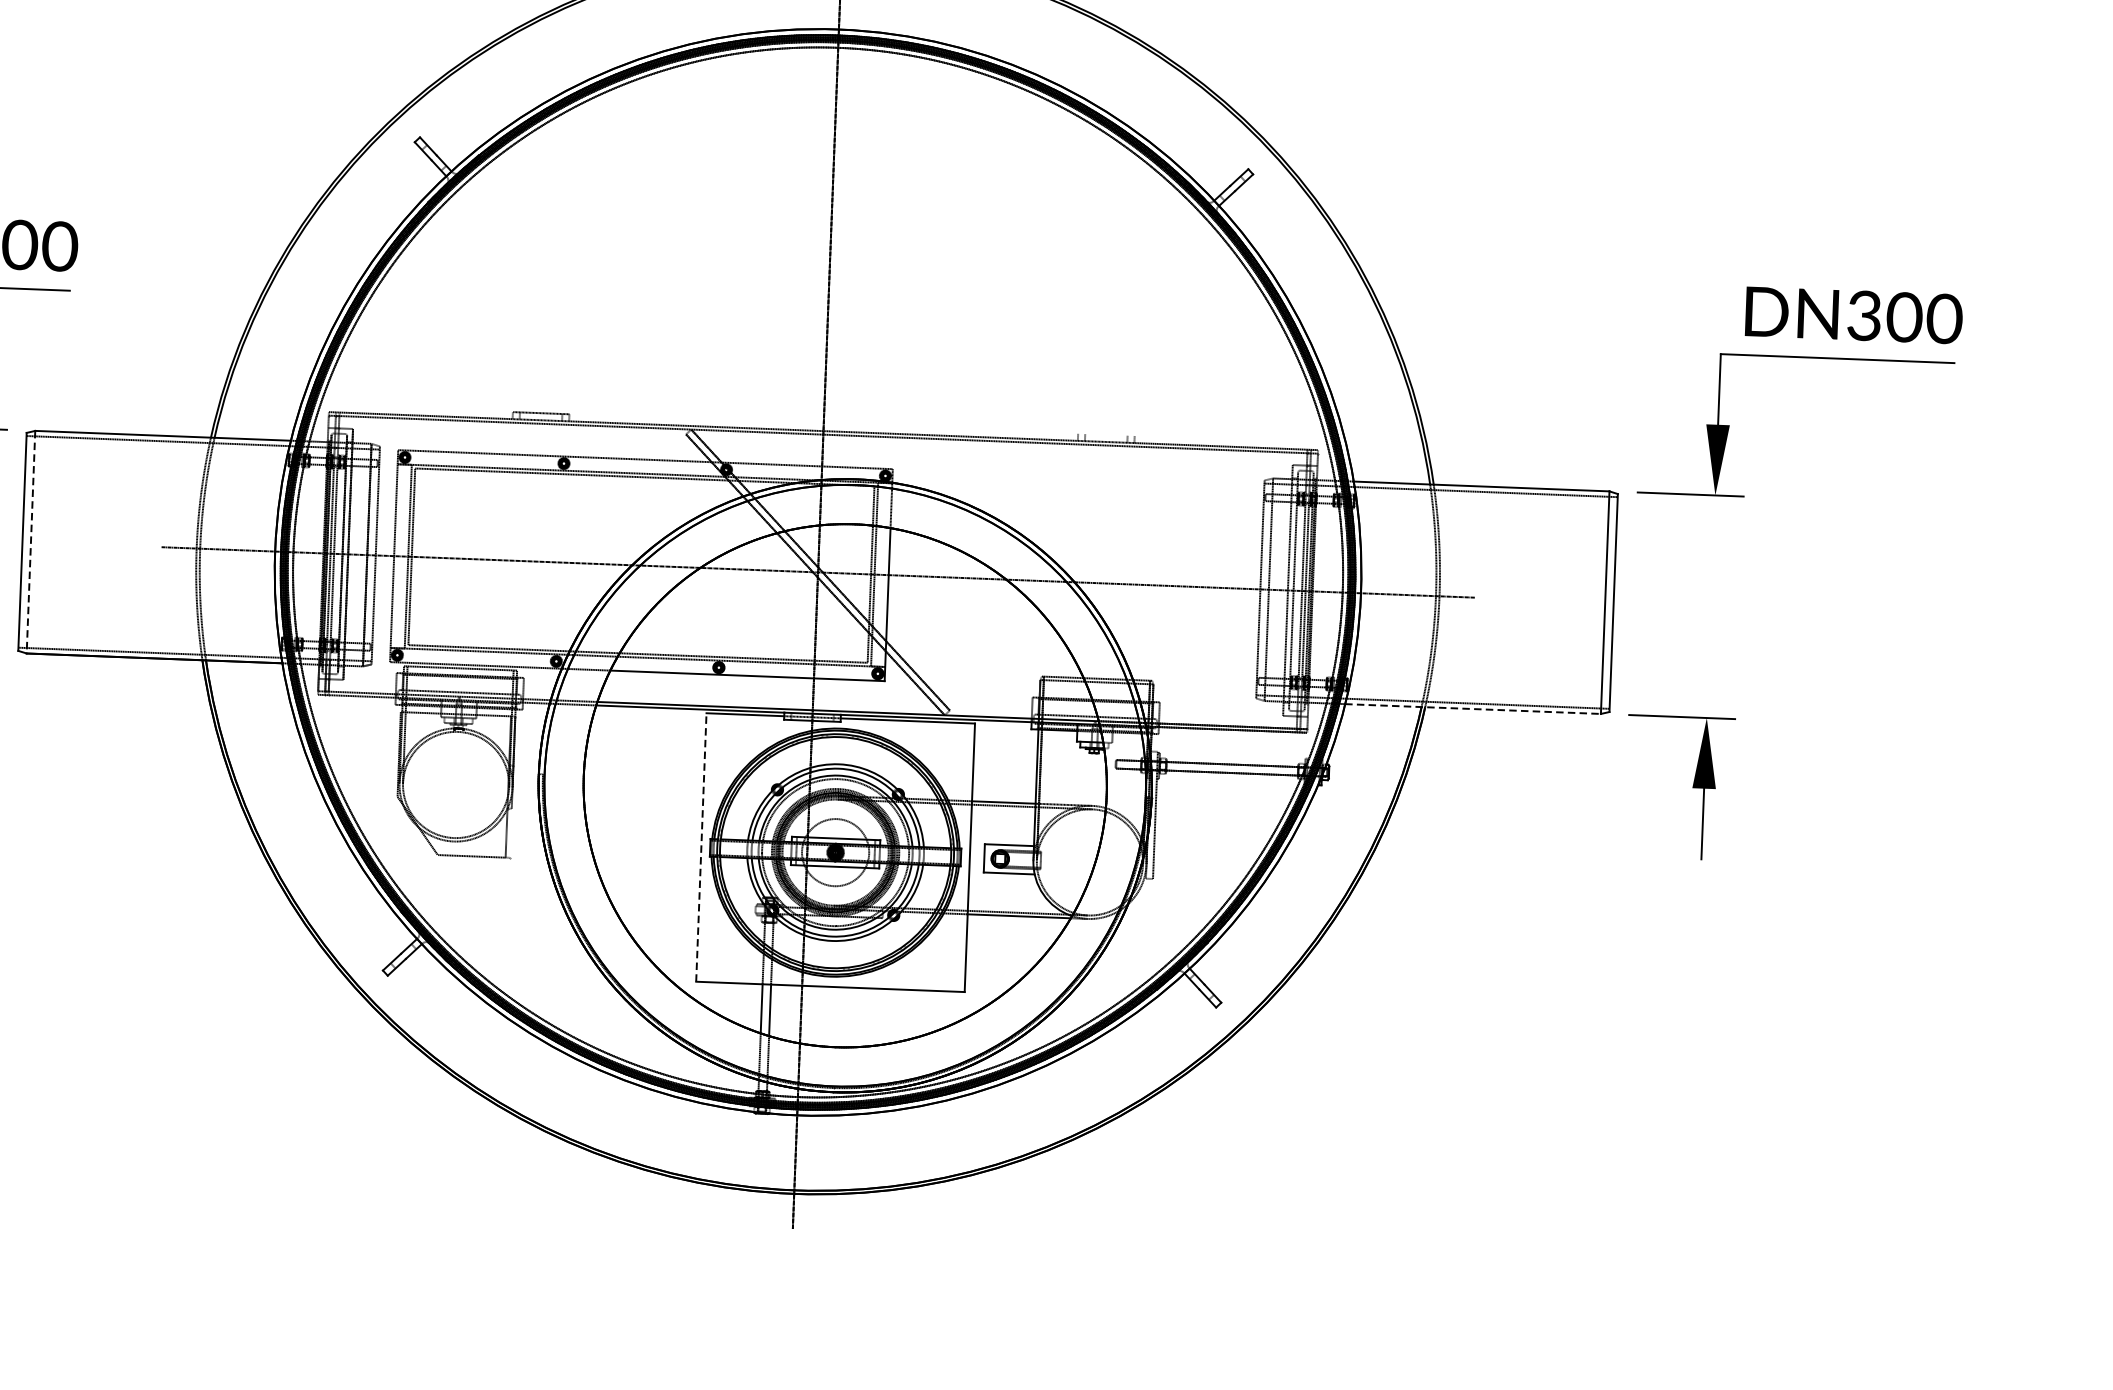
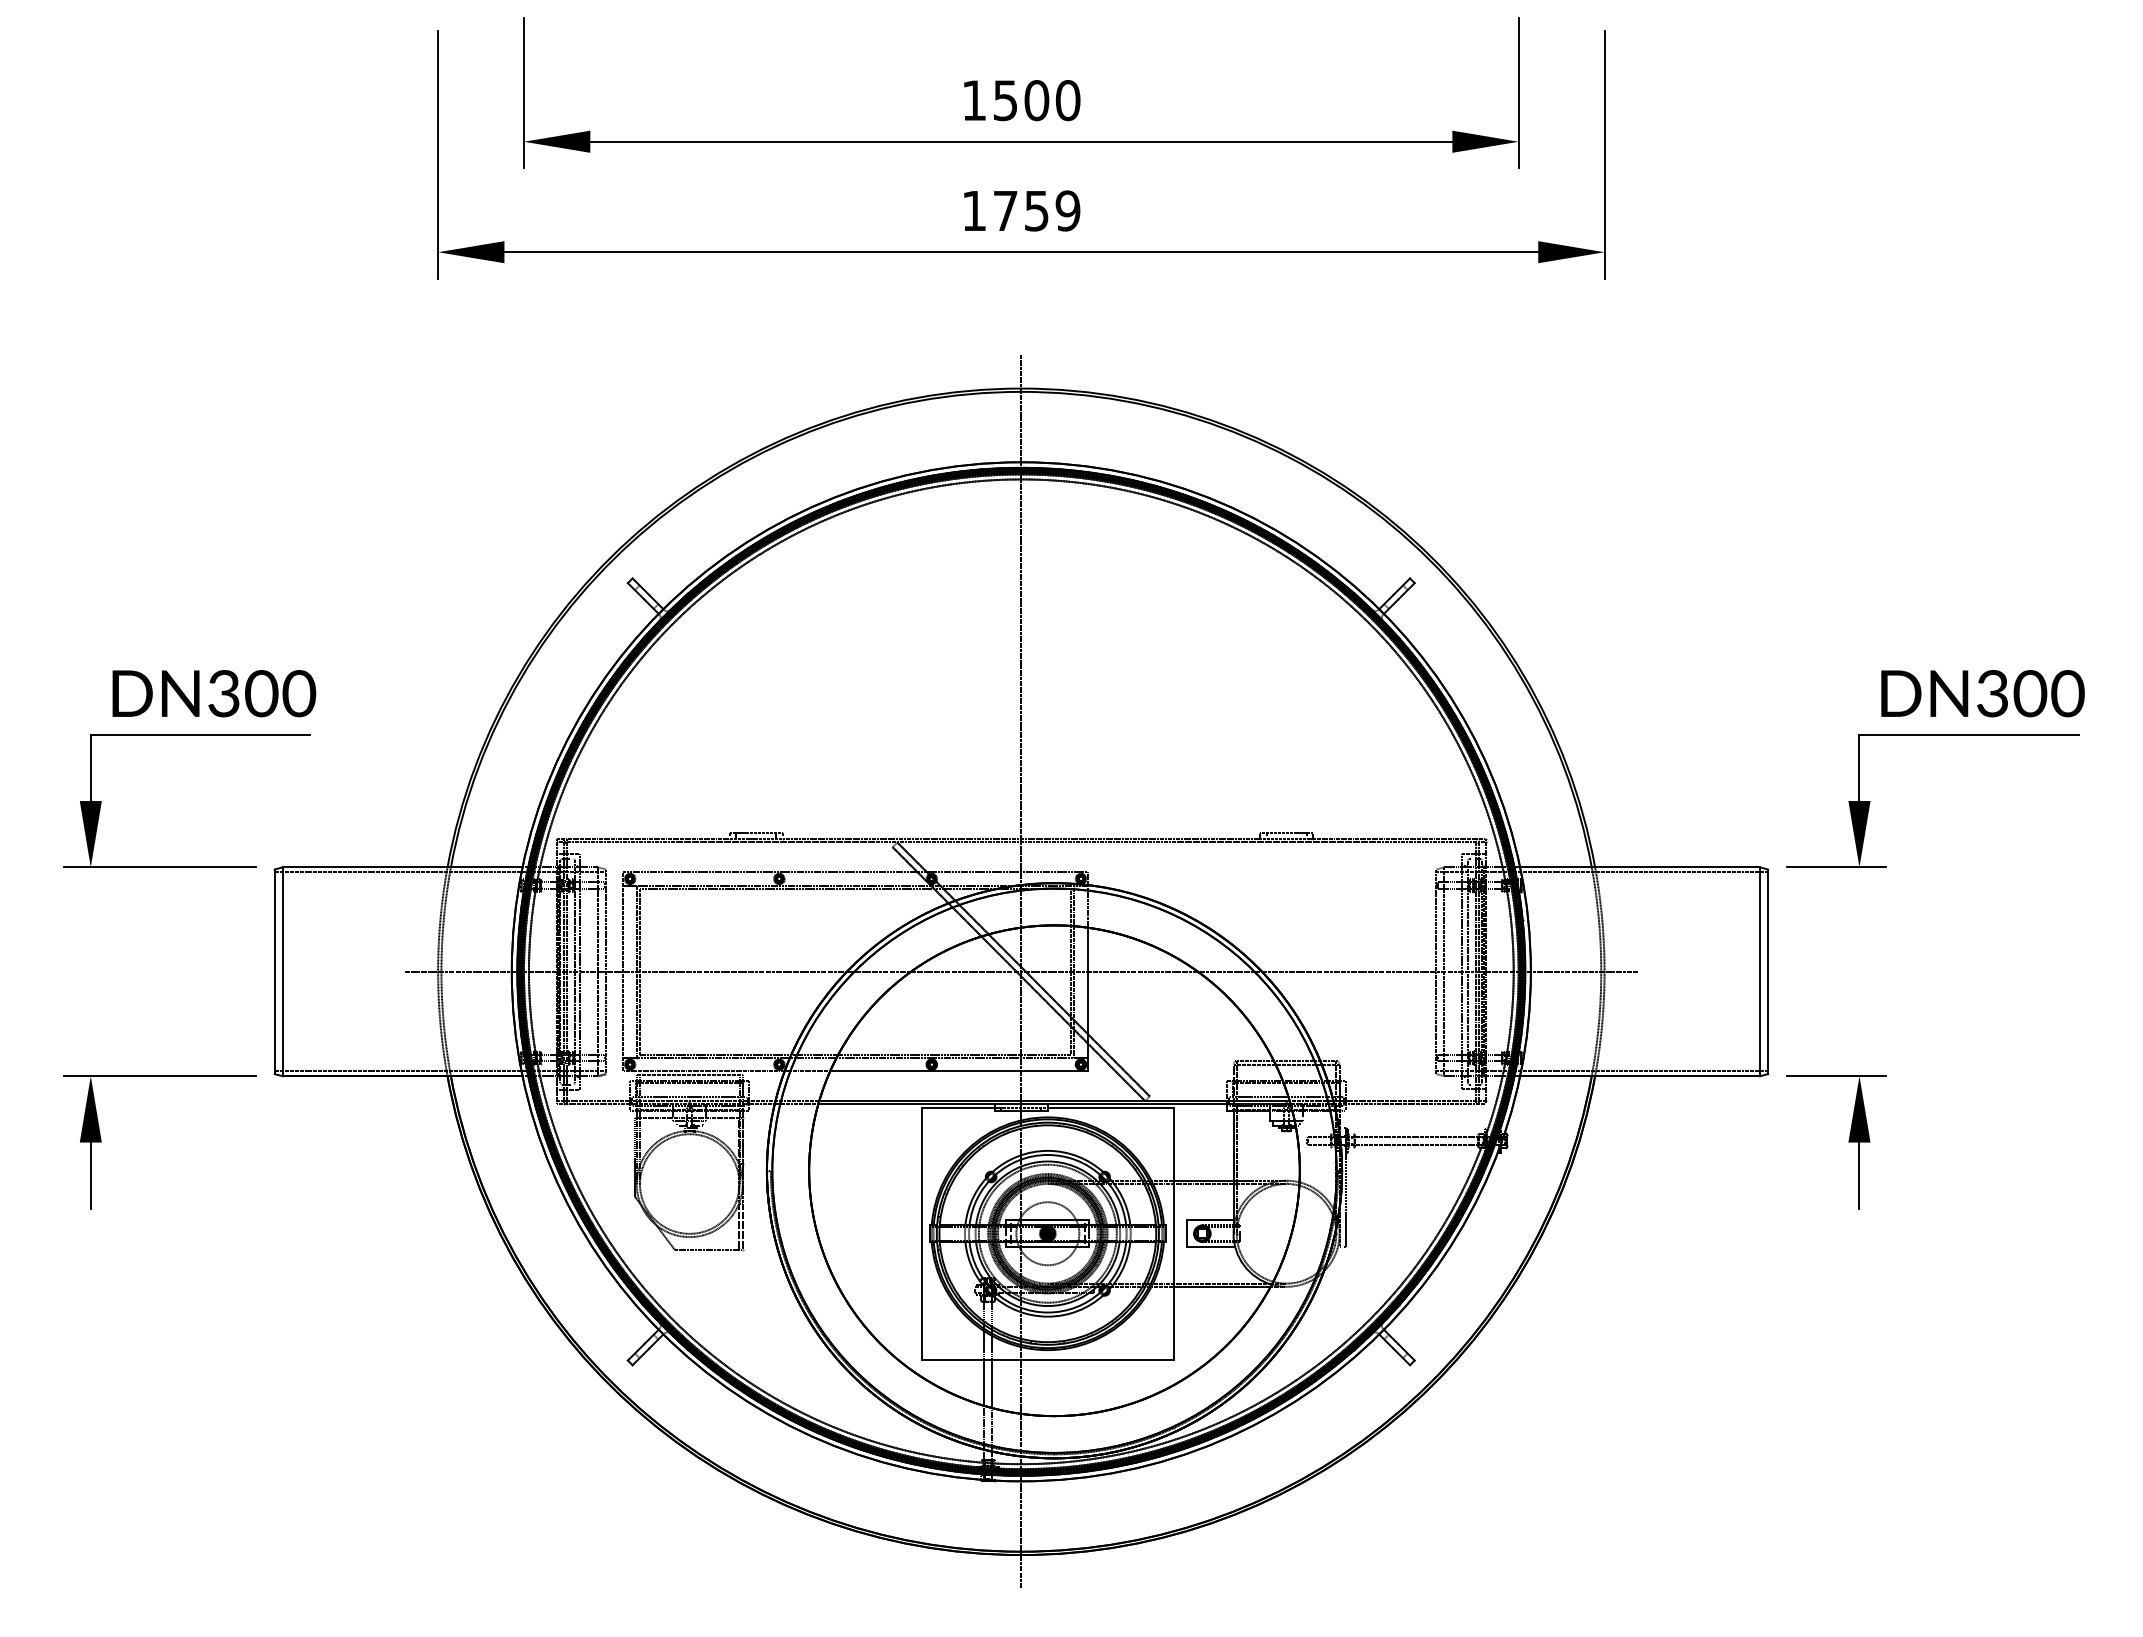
line: (1106, 434) -> (1286, 832), added
line: (30, 542) -> (282, 972), dashed -> solid
line: (1473, 709) -> (1640, 1076), dashed -> solid
line: (510, 833) -> (742, 1227), added
line: (700, 847) -> (921, 1233), dashed -> solid

